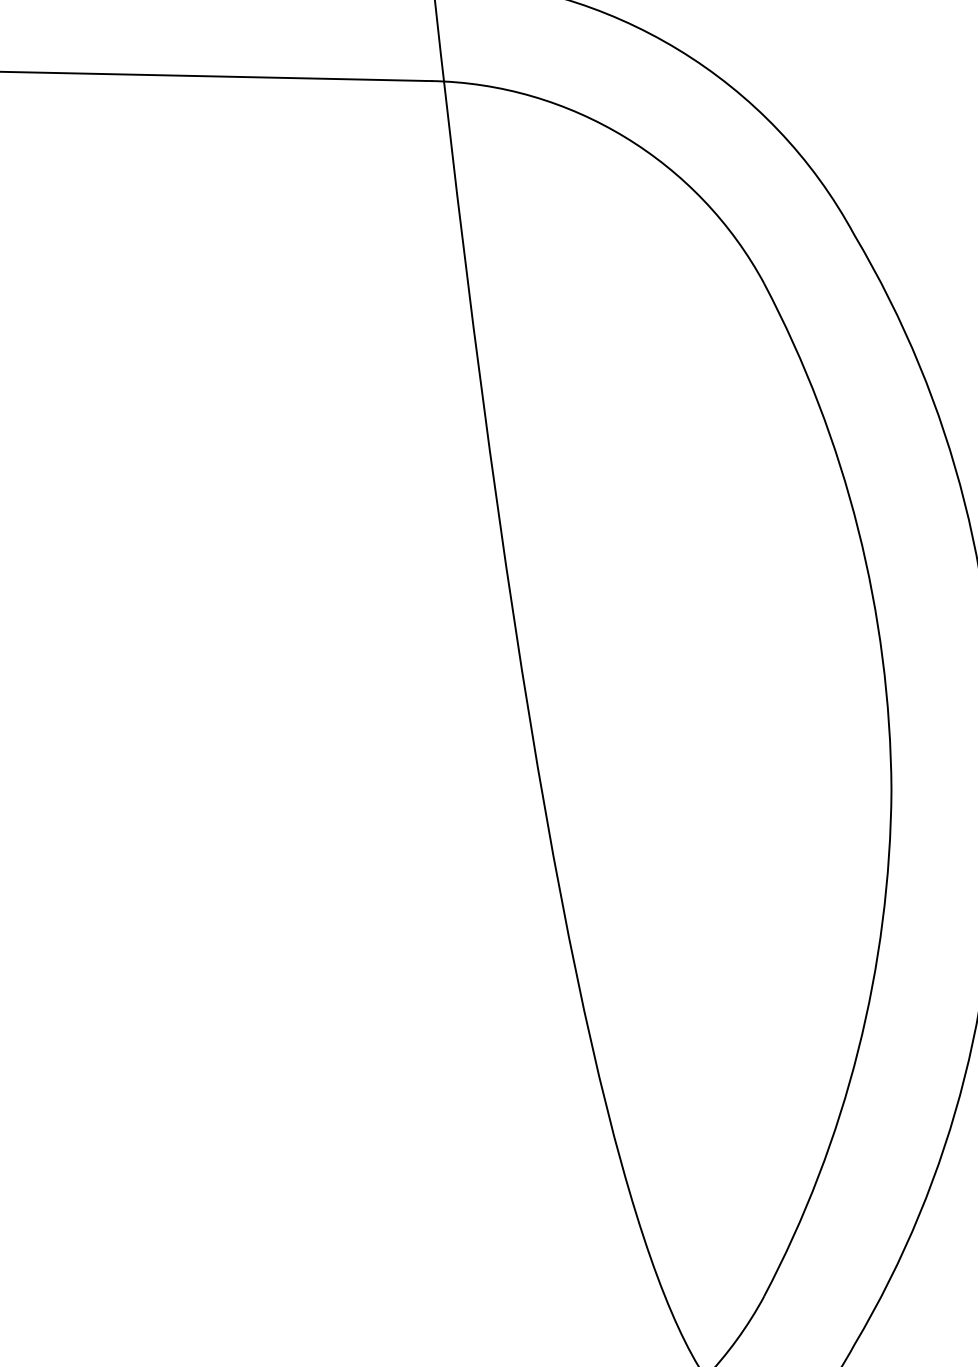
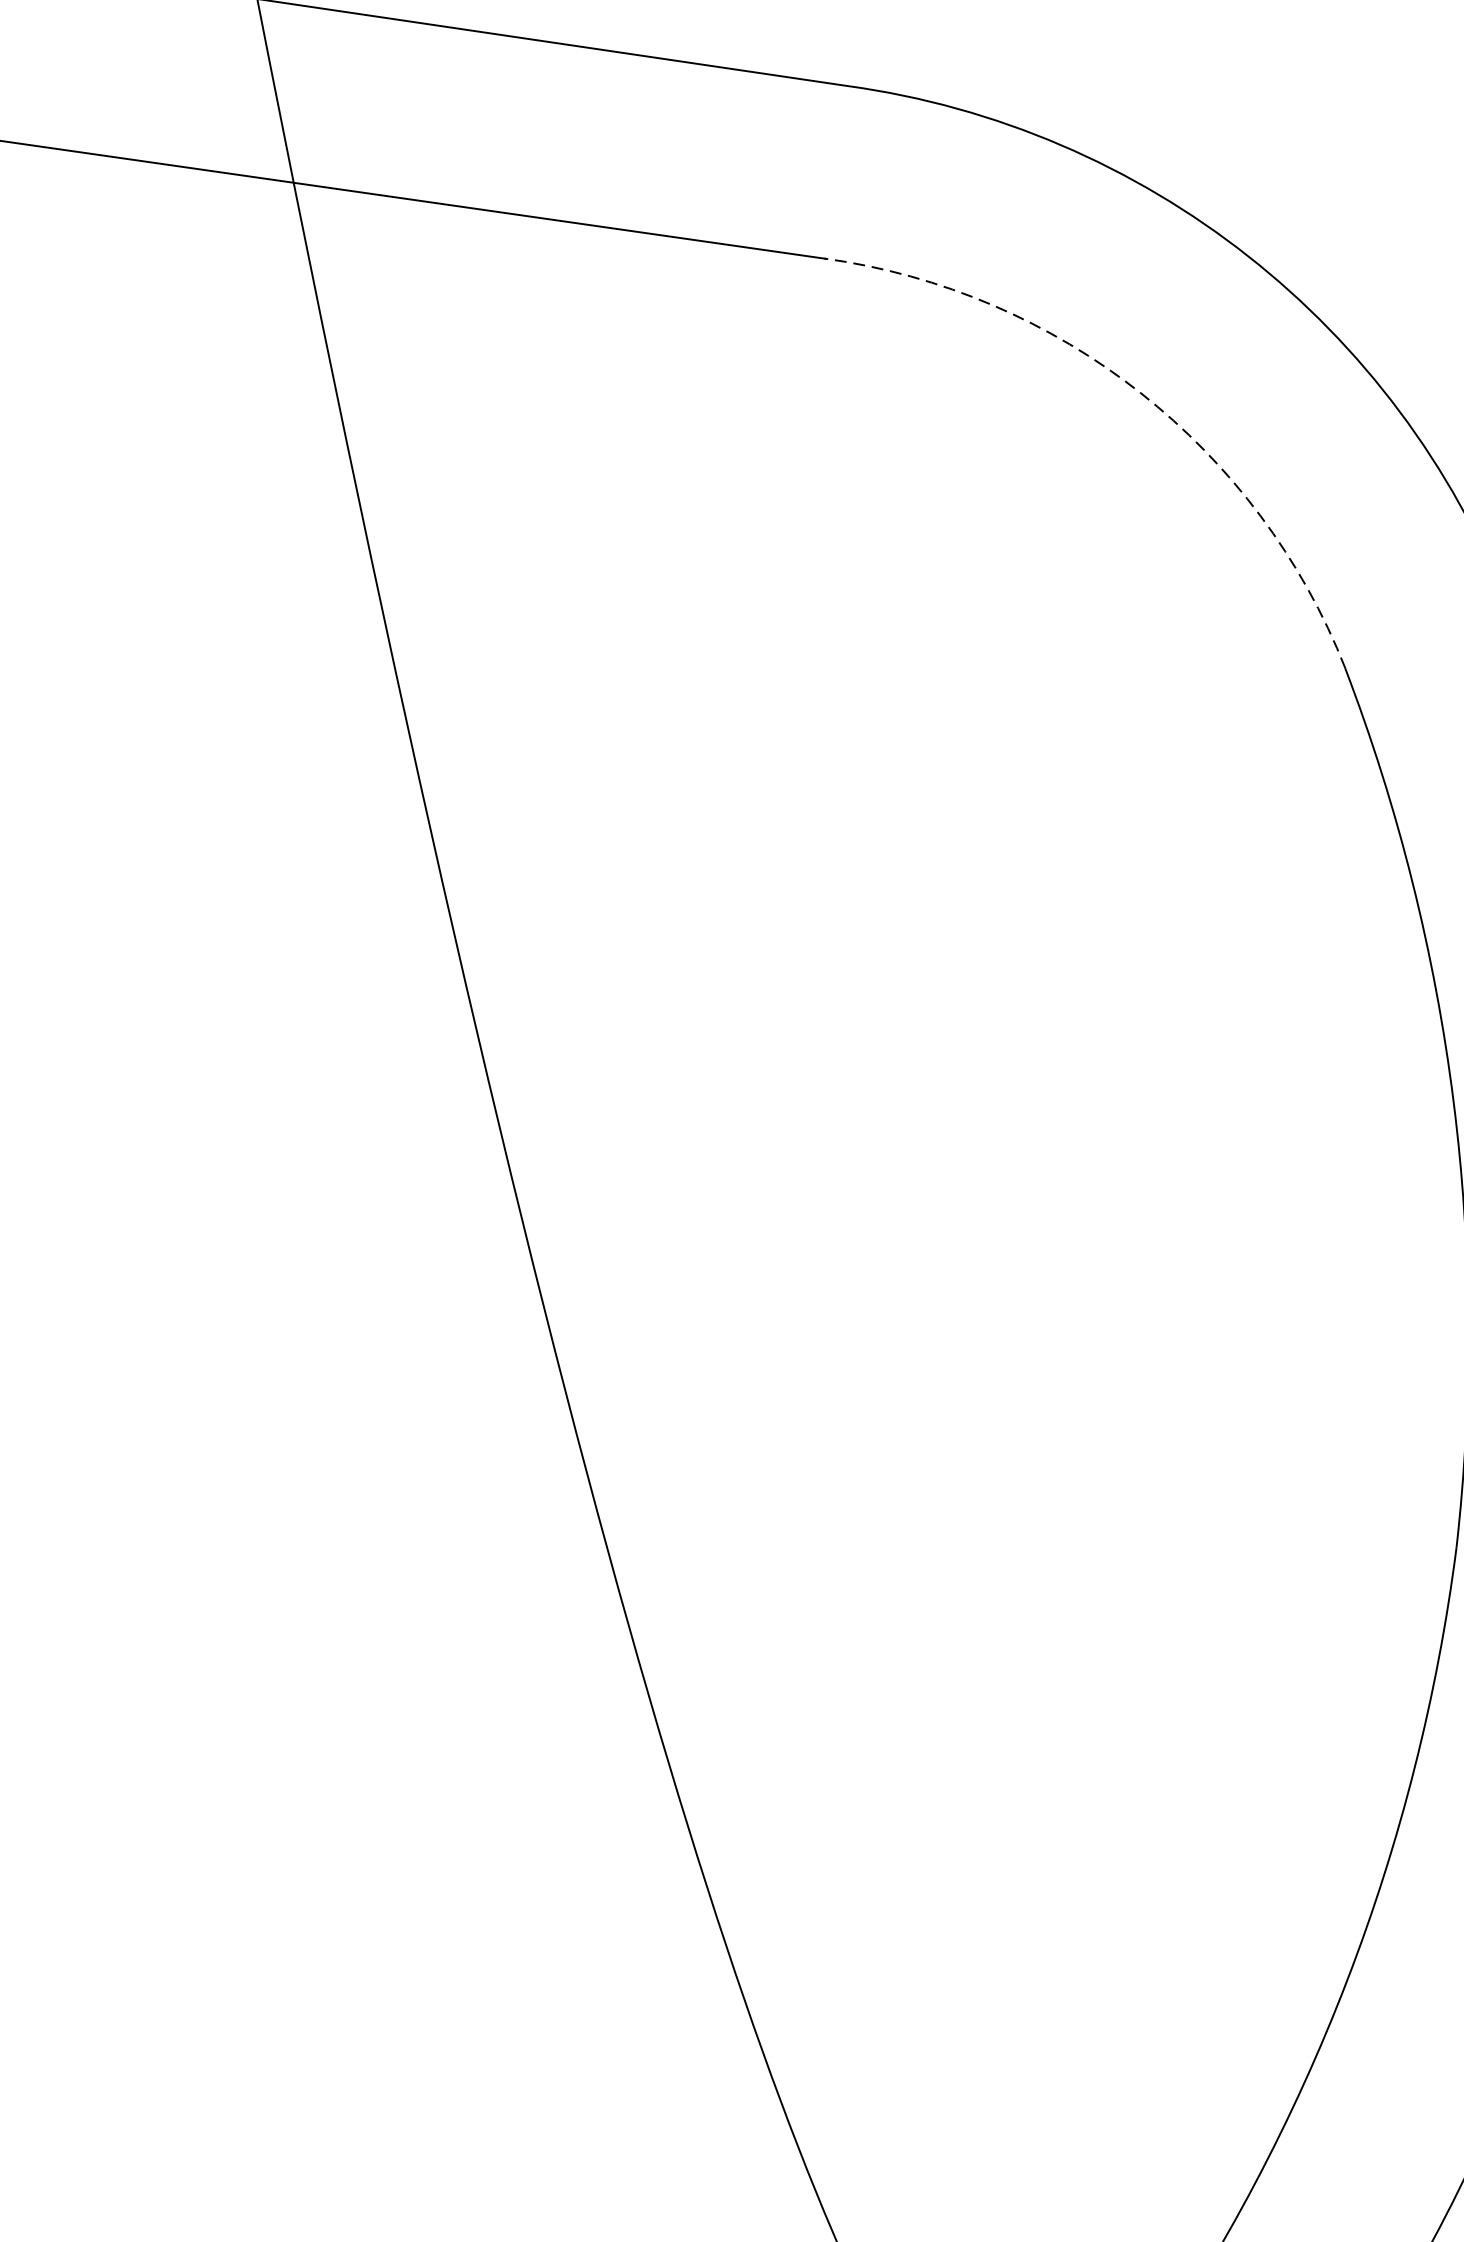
arc: (625, 137) -> (1141, 393), solid -> dashed

